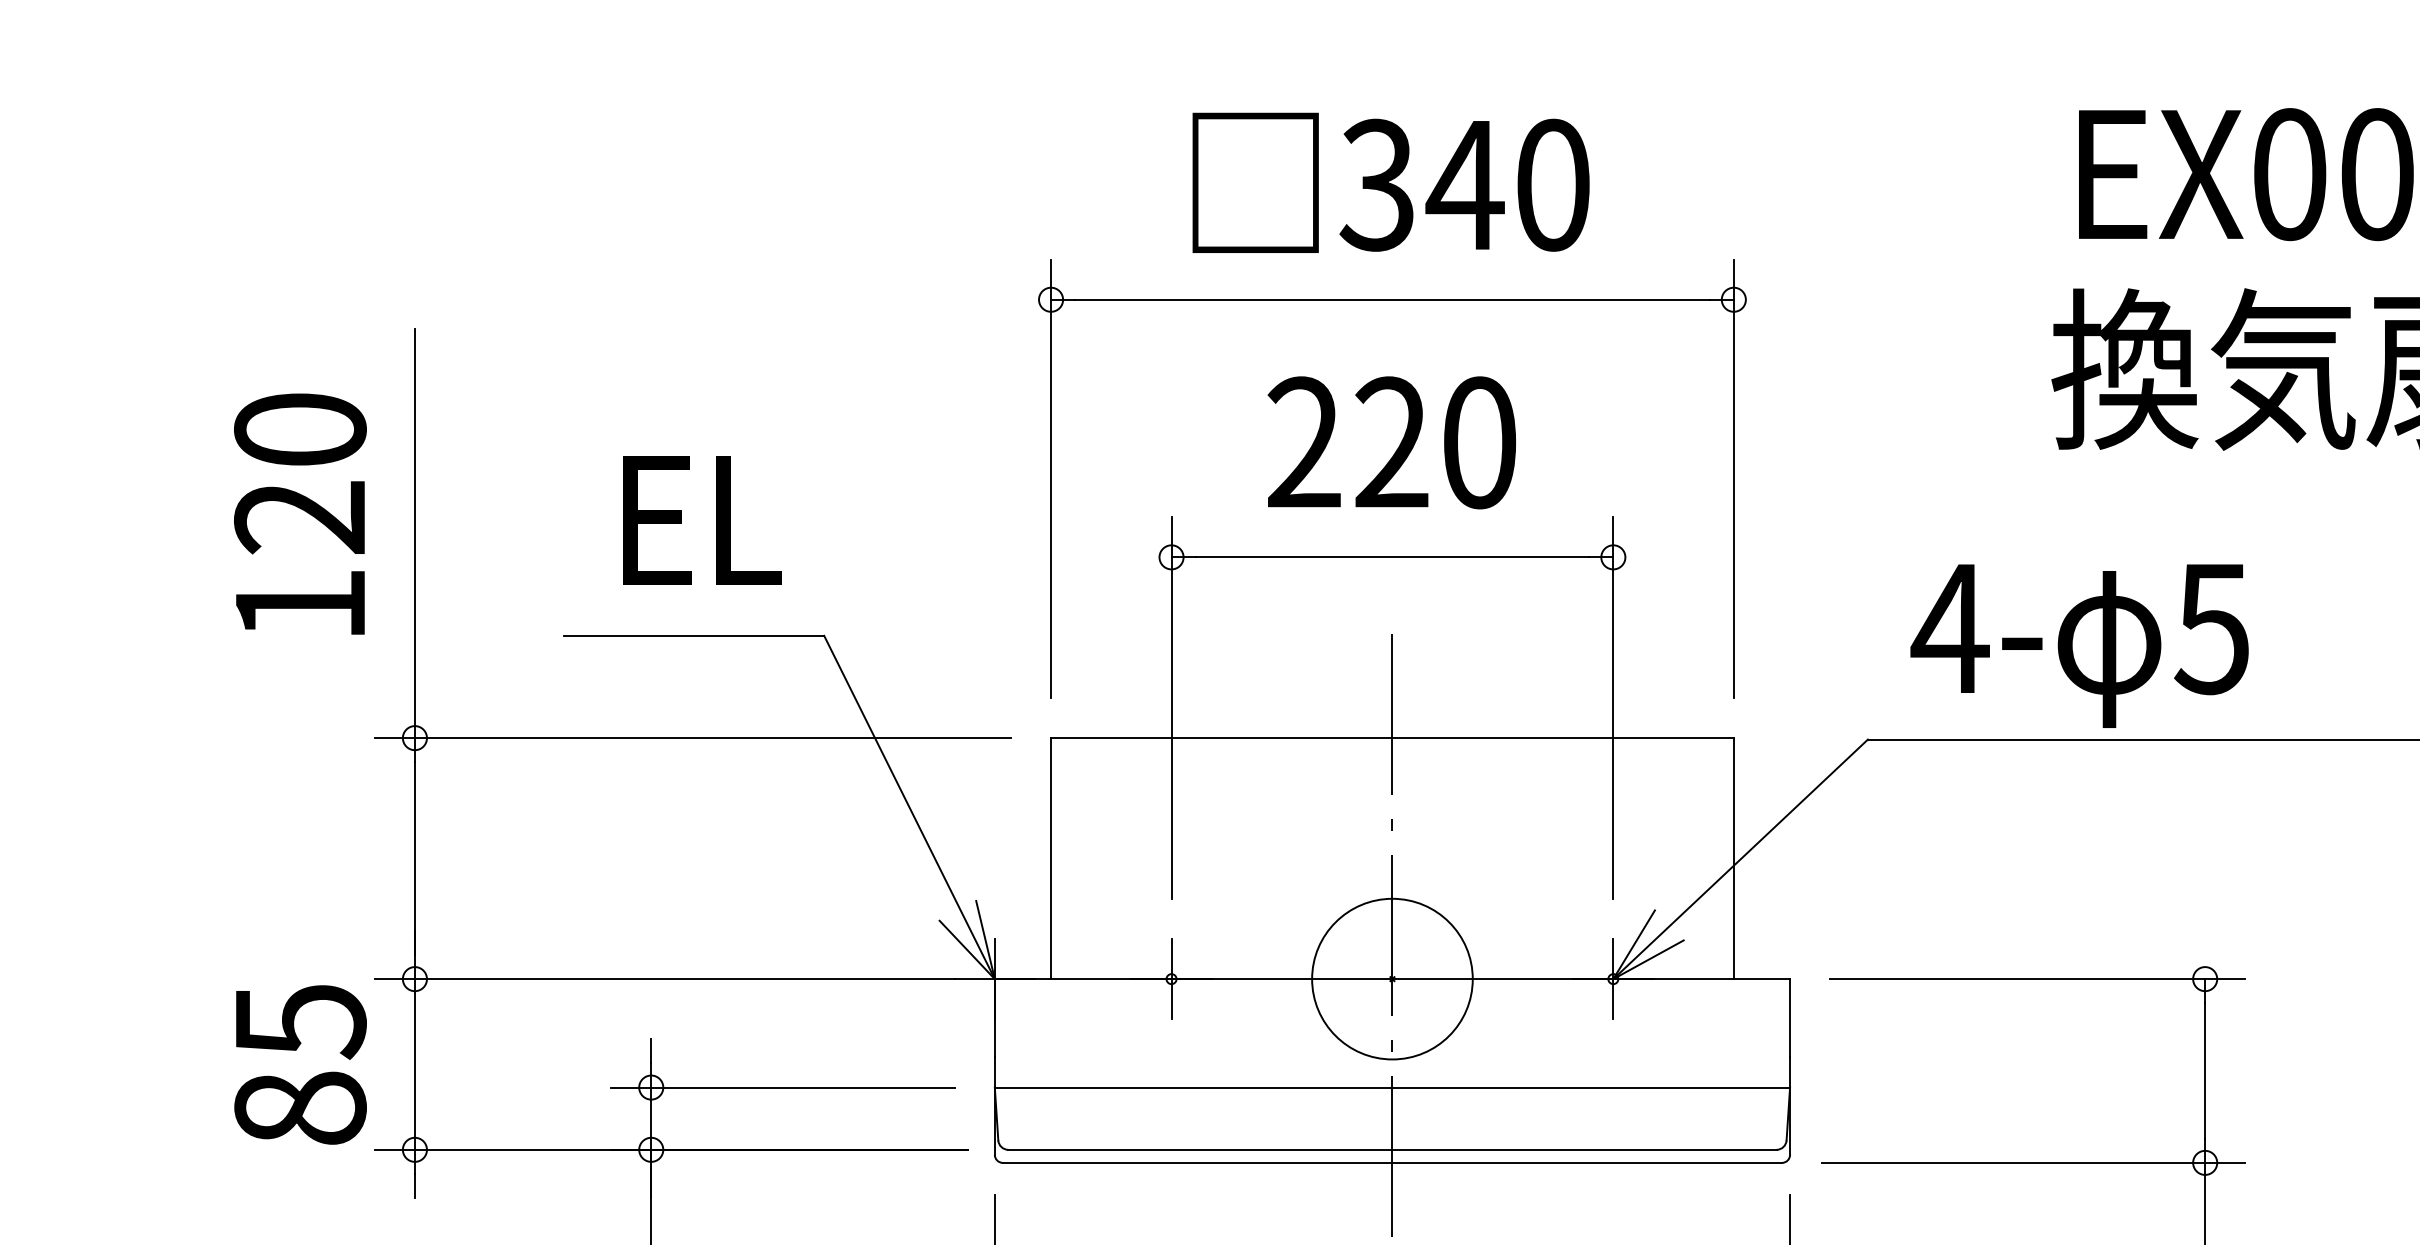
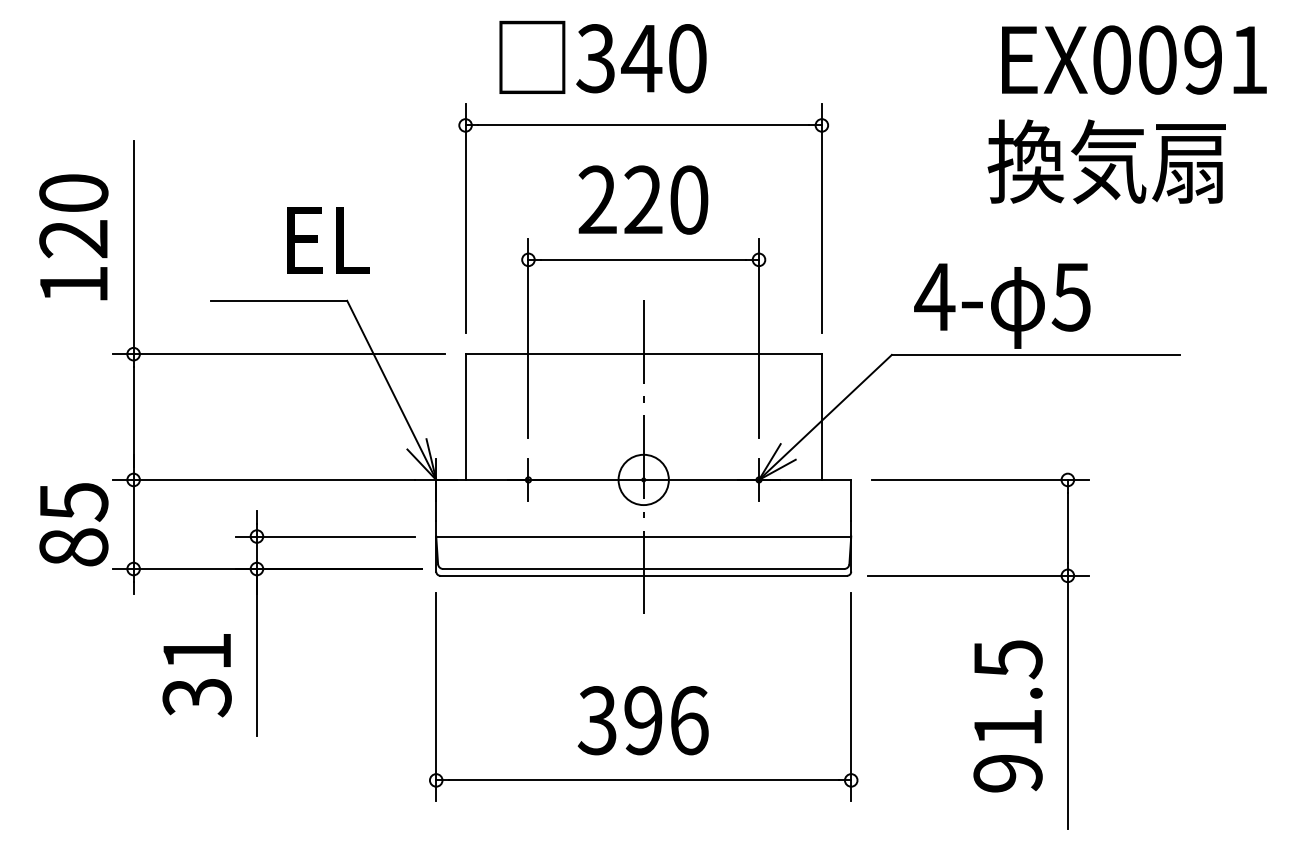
text: (1390, 181) -> (602, 56), moved
text: (702, 520) -> (328, 240), moved
circle: (1391, 978) -> (643, 479), size x0.6

